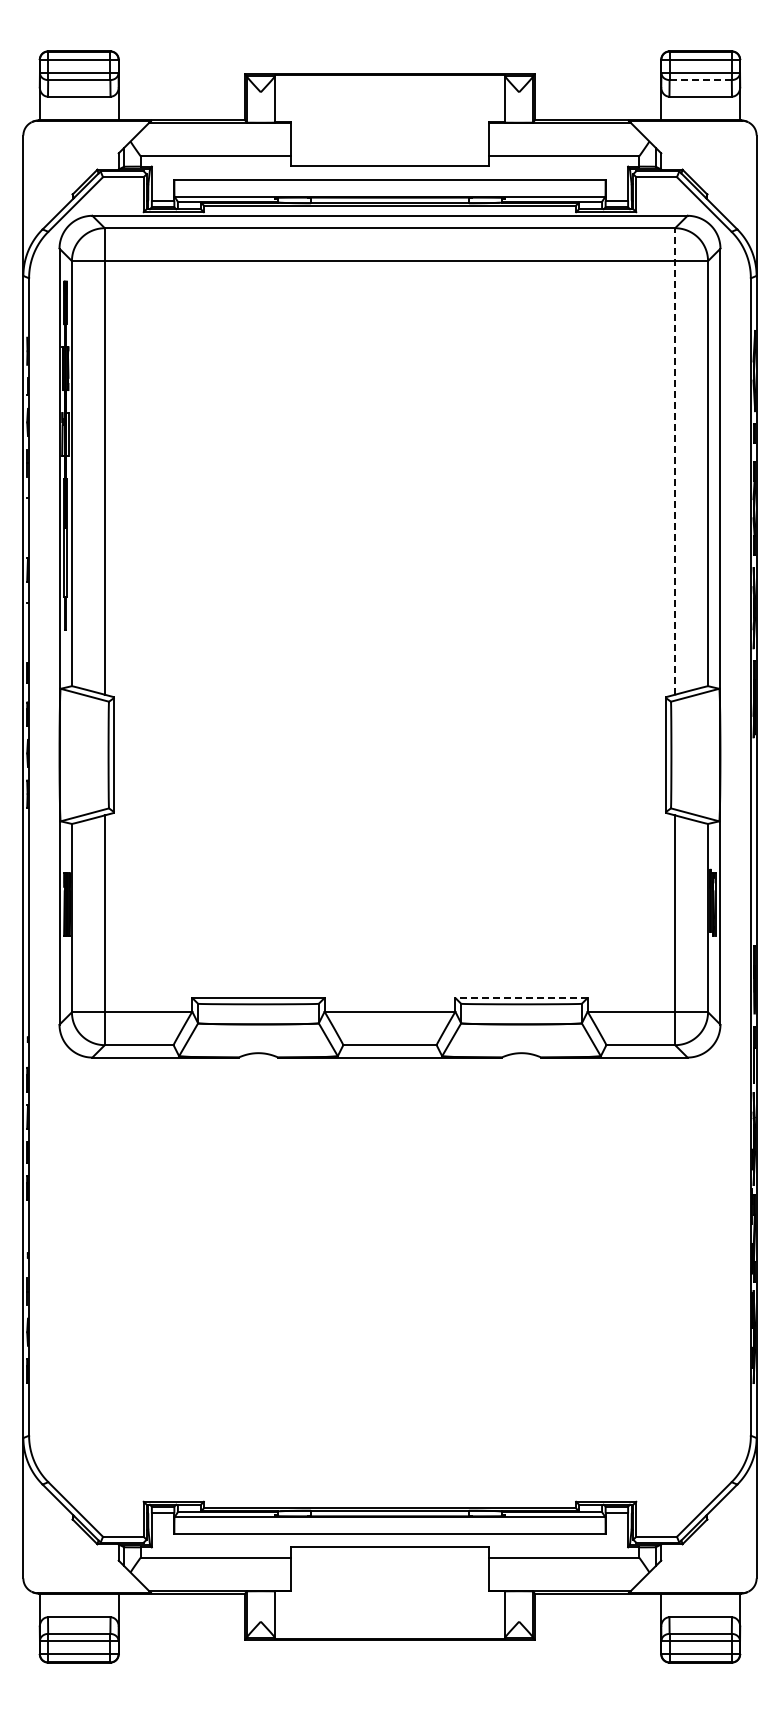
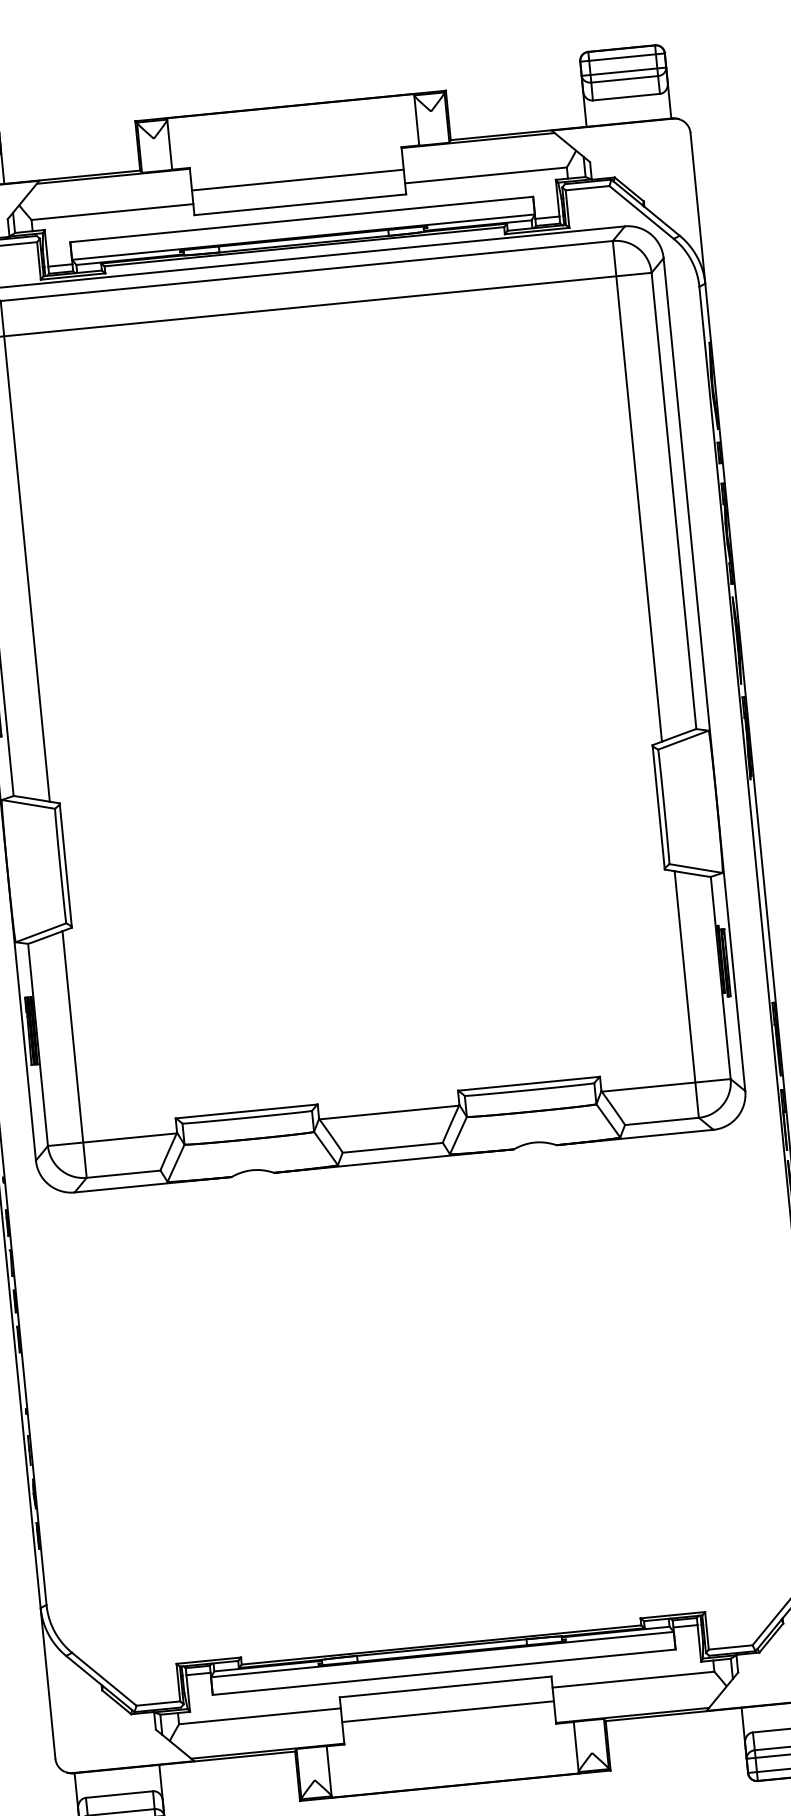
line: (701, 80) -> (625, 79), dashed -> solid
line: (389, 143) -> (297, 180), added
line: (675, 460) -> (637, 490), dashed -> solid
line: (521, 998) -> (529, 1083), dashed -> solid
line: (389, 1570) -> (447, 1711), added

